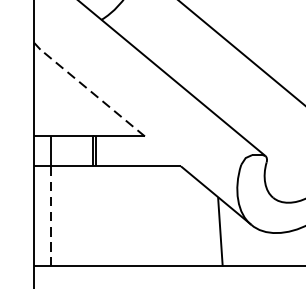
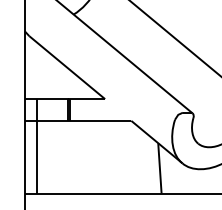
line: (91, 92) -> (66, 67), dashed -> solid
line: (50, 216) -> (36, 157), dashed -> solid

